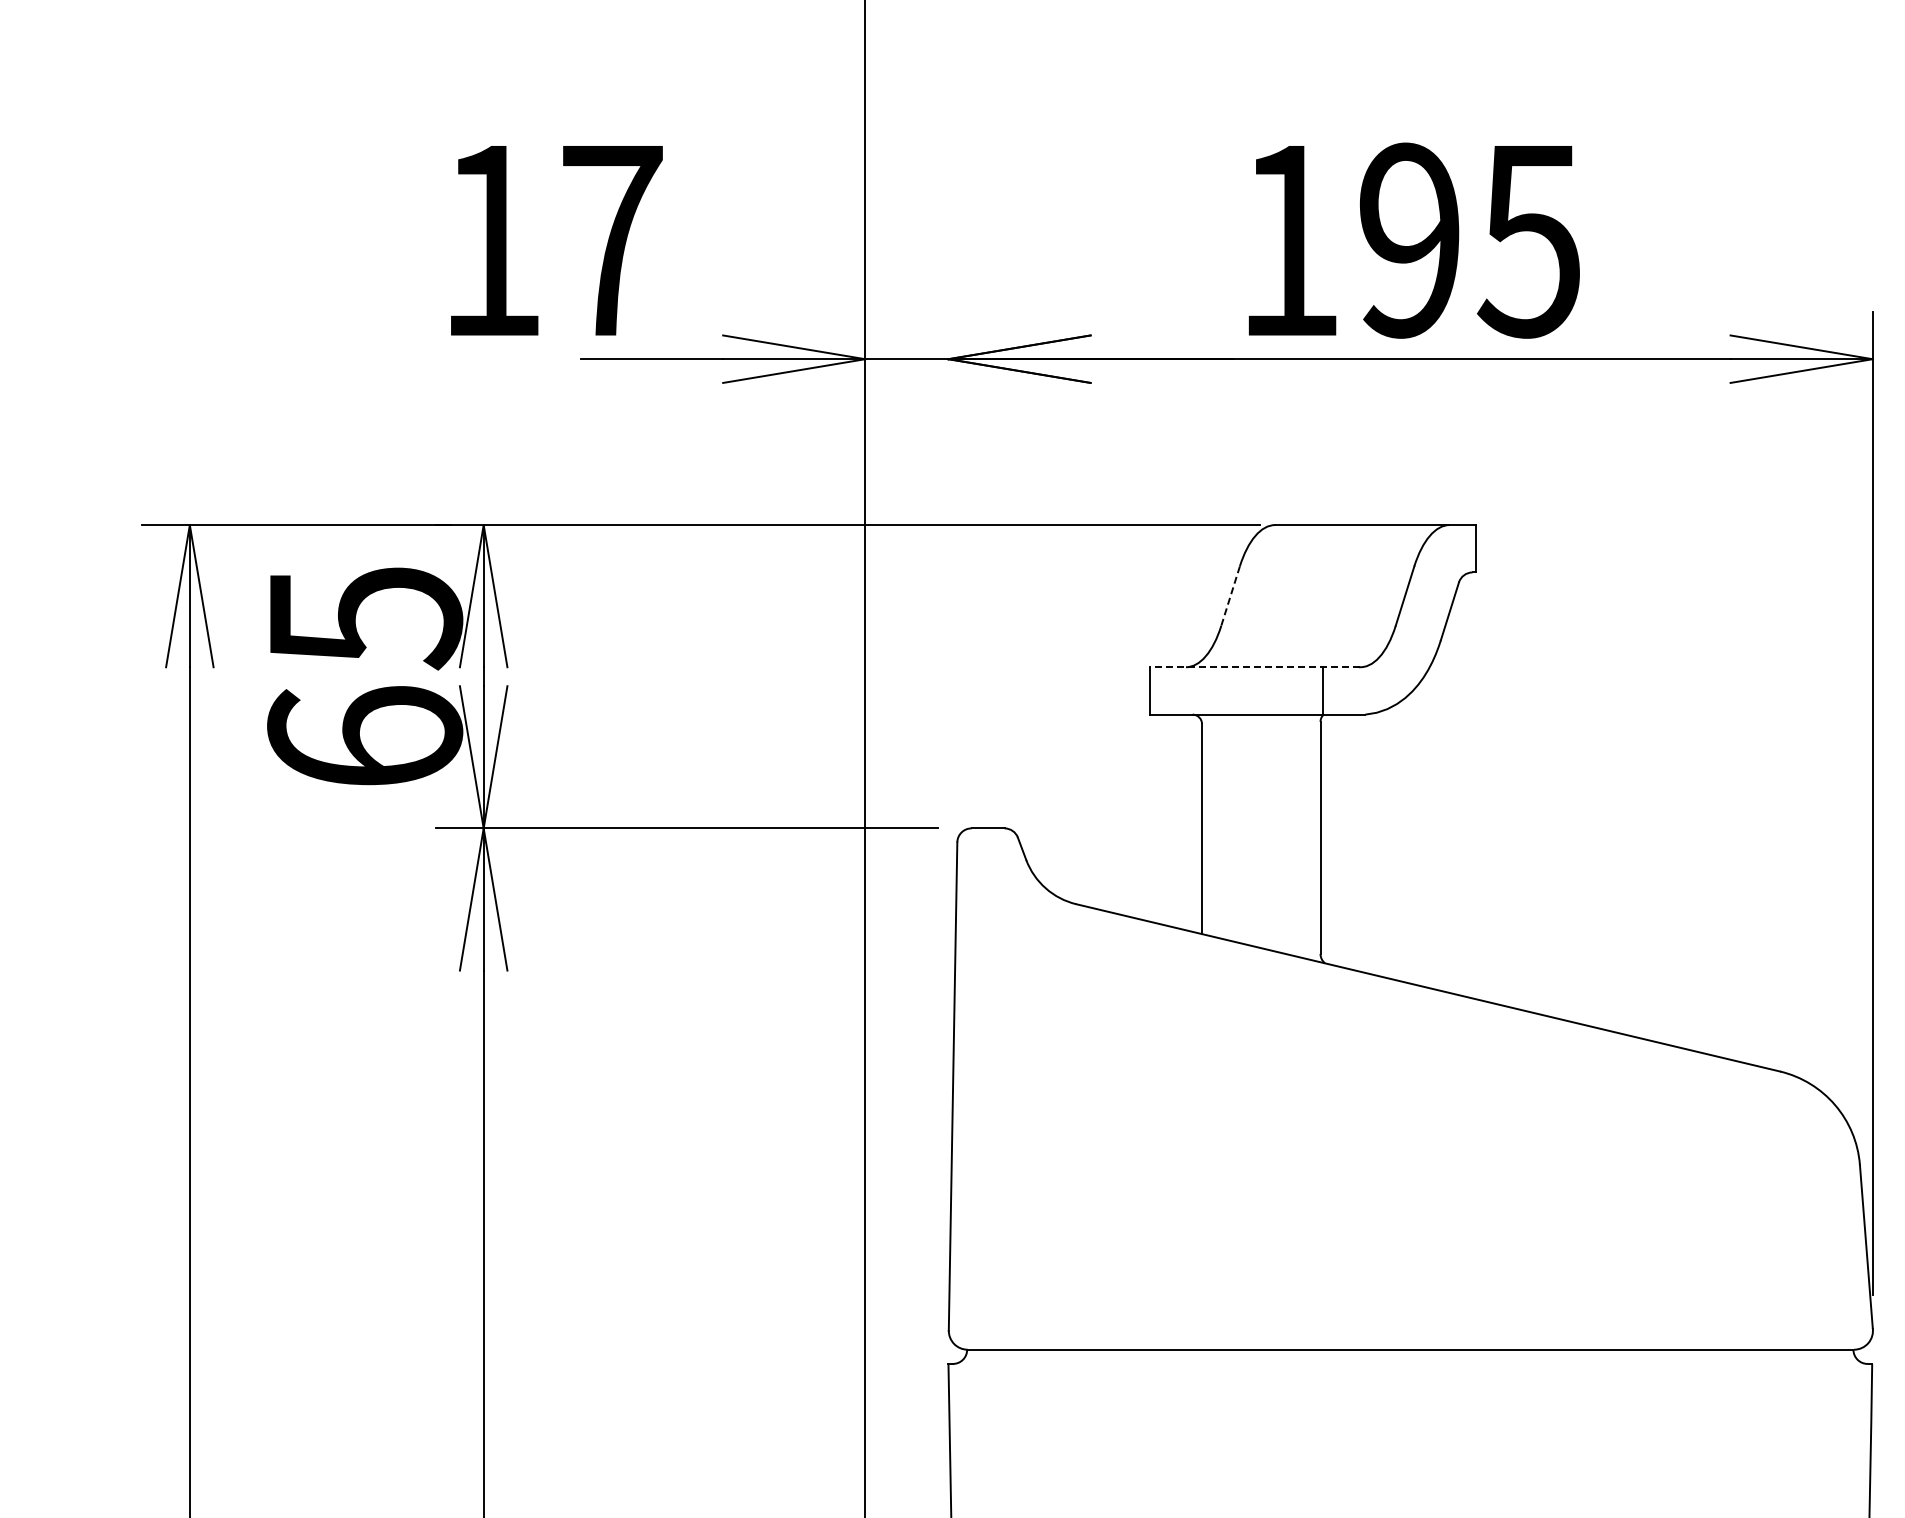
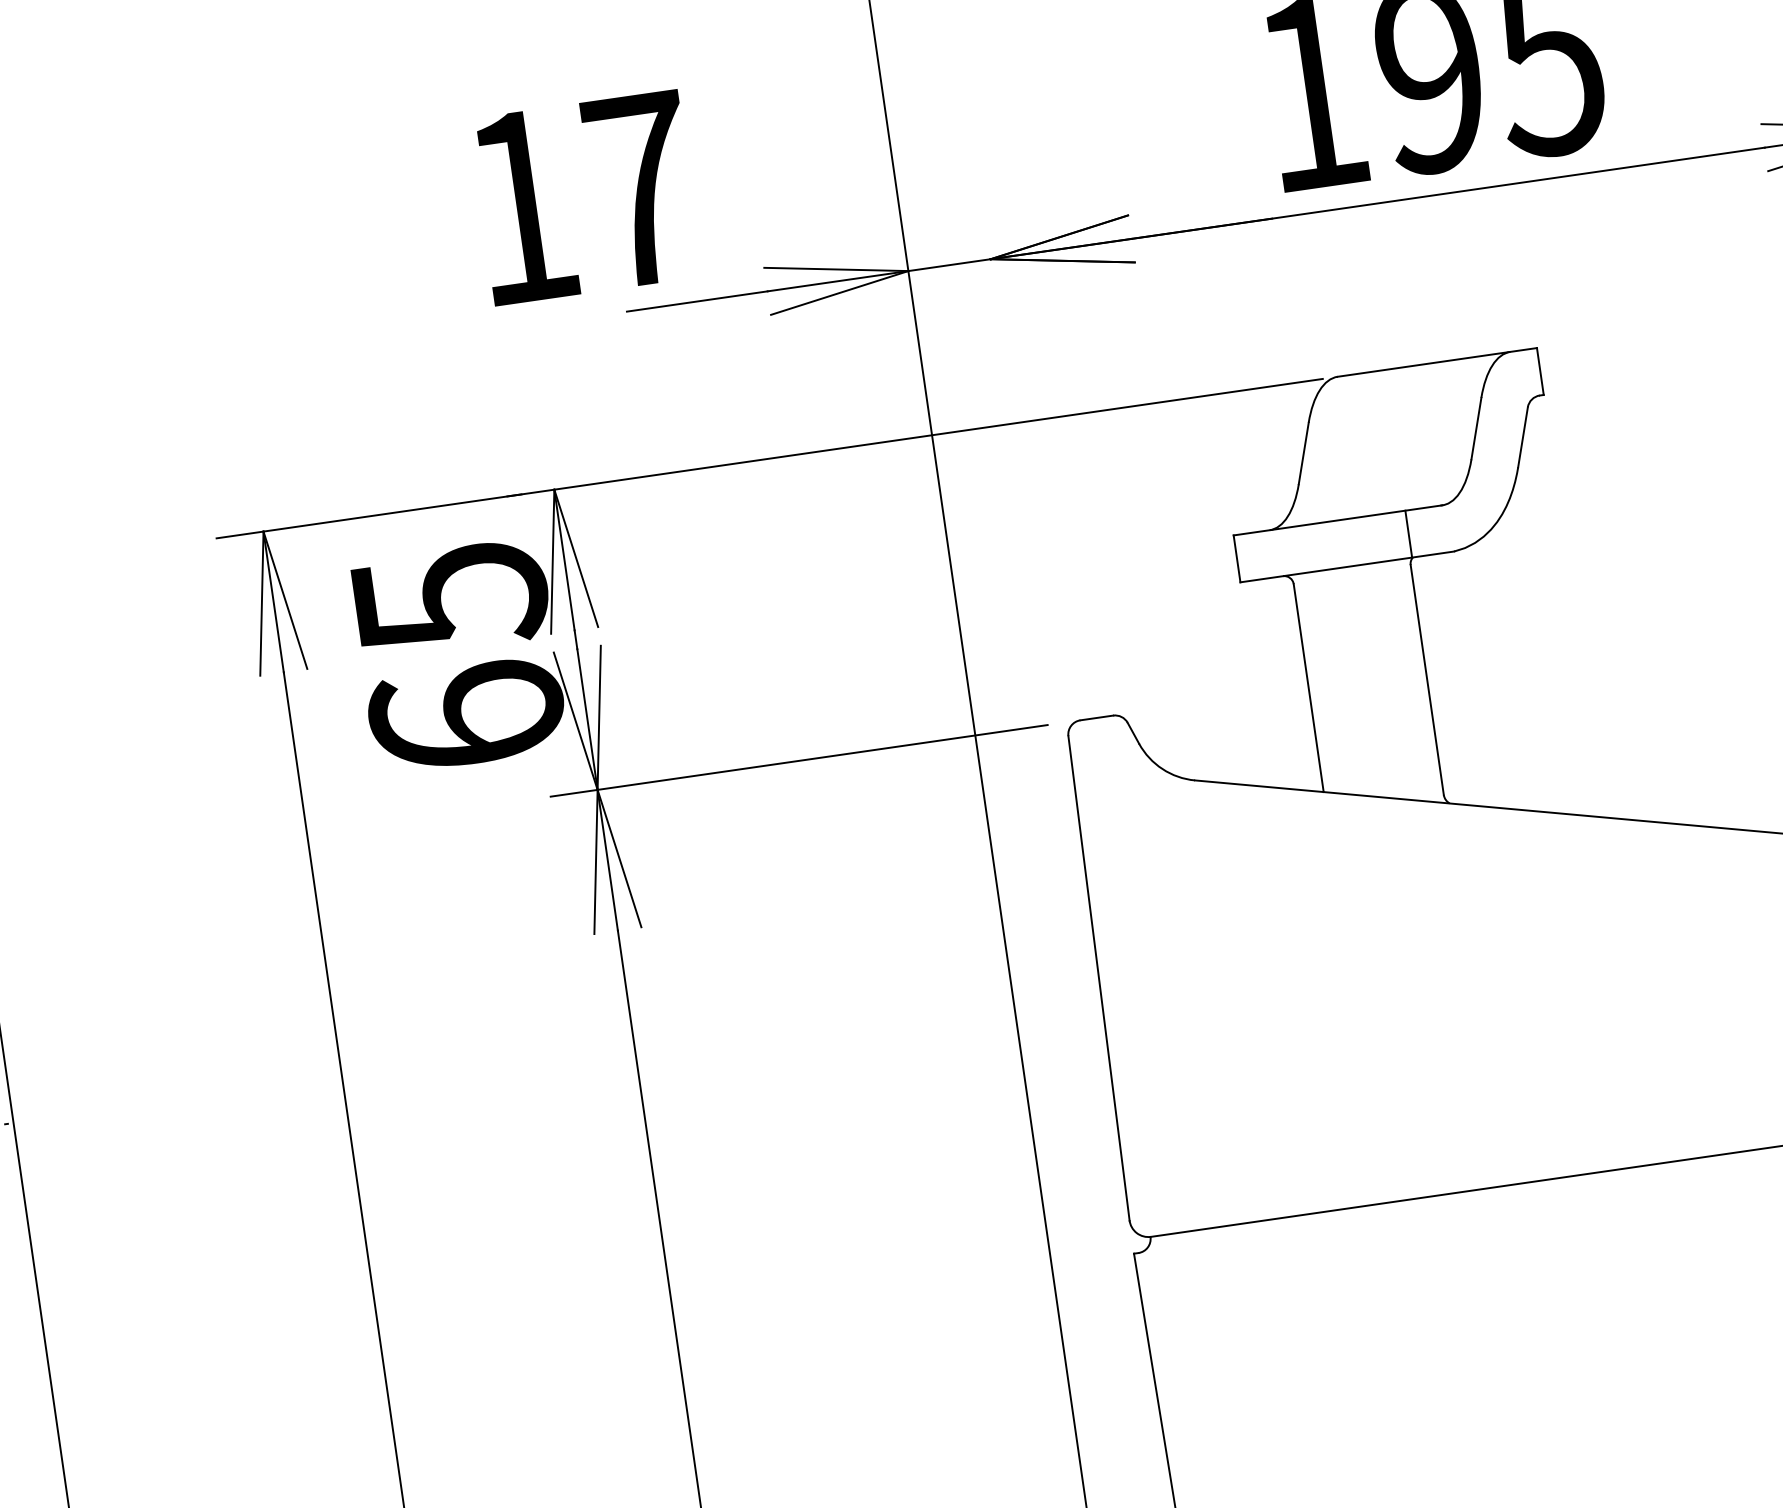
line: (1230, 596) -> (1303, 453), dashed -> solid
line: (1254, 667) -> (1337, 520), dashed -> solid

